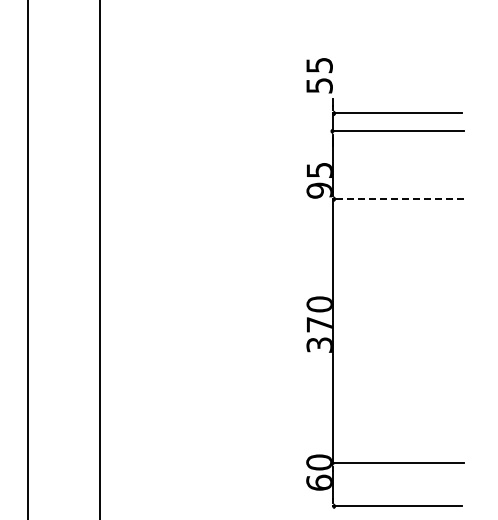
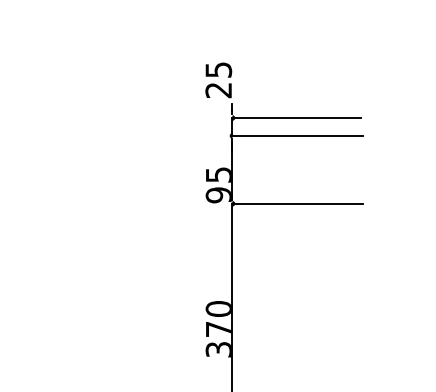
text: (319, 85) -> (218, 90), 55 -> 25
line: (397, 199) -> (296, 204), dashed -> solid

